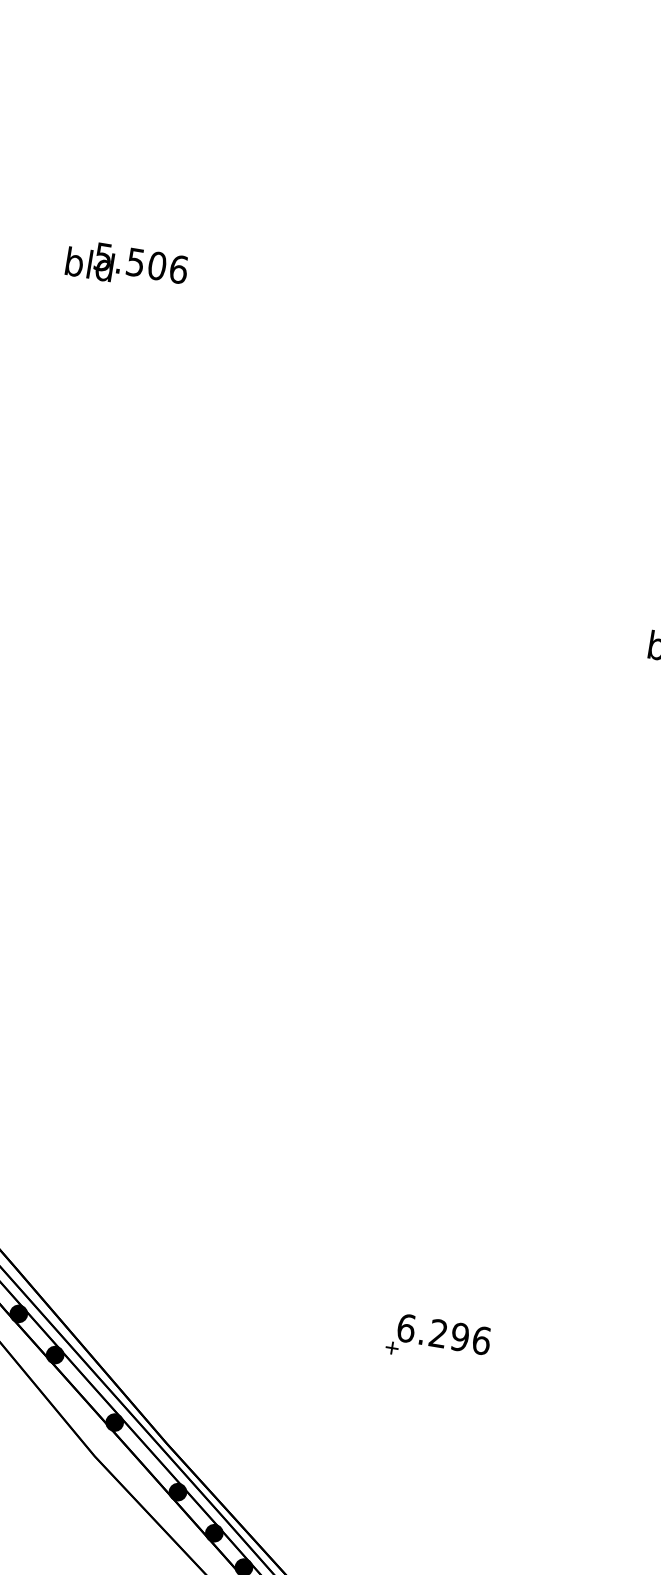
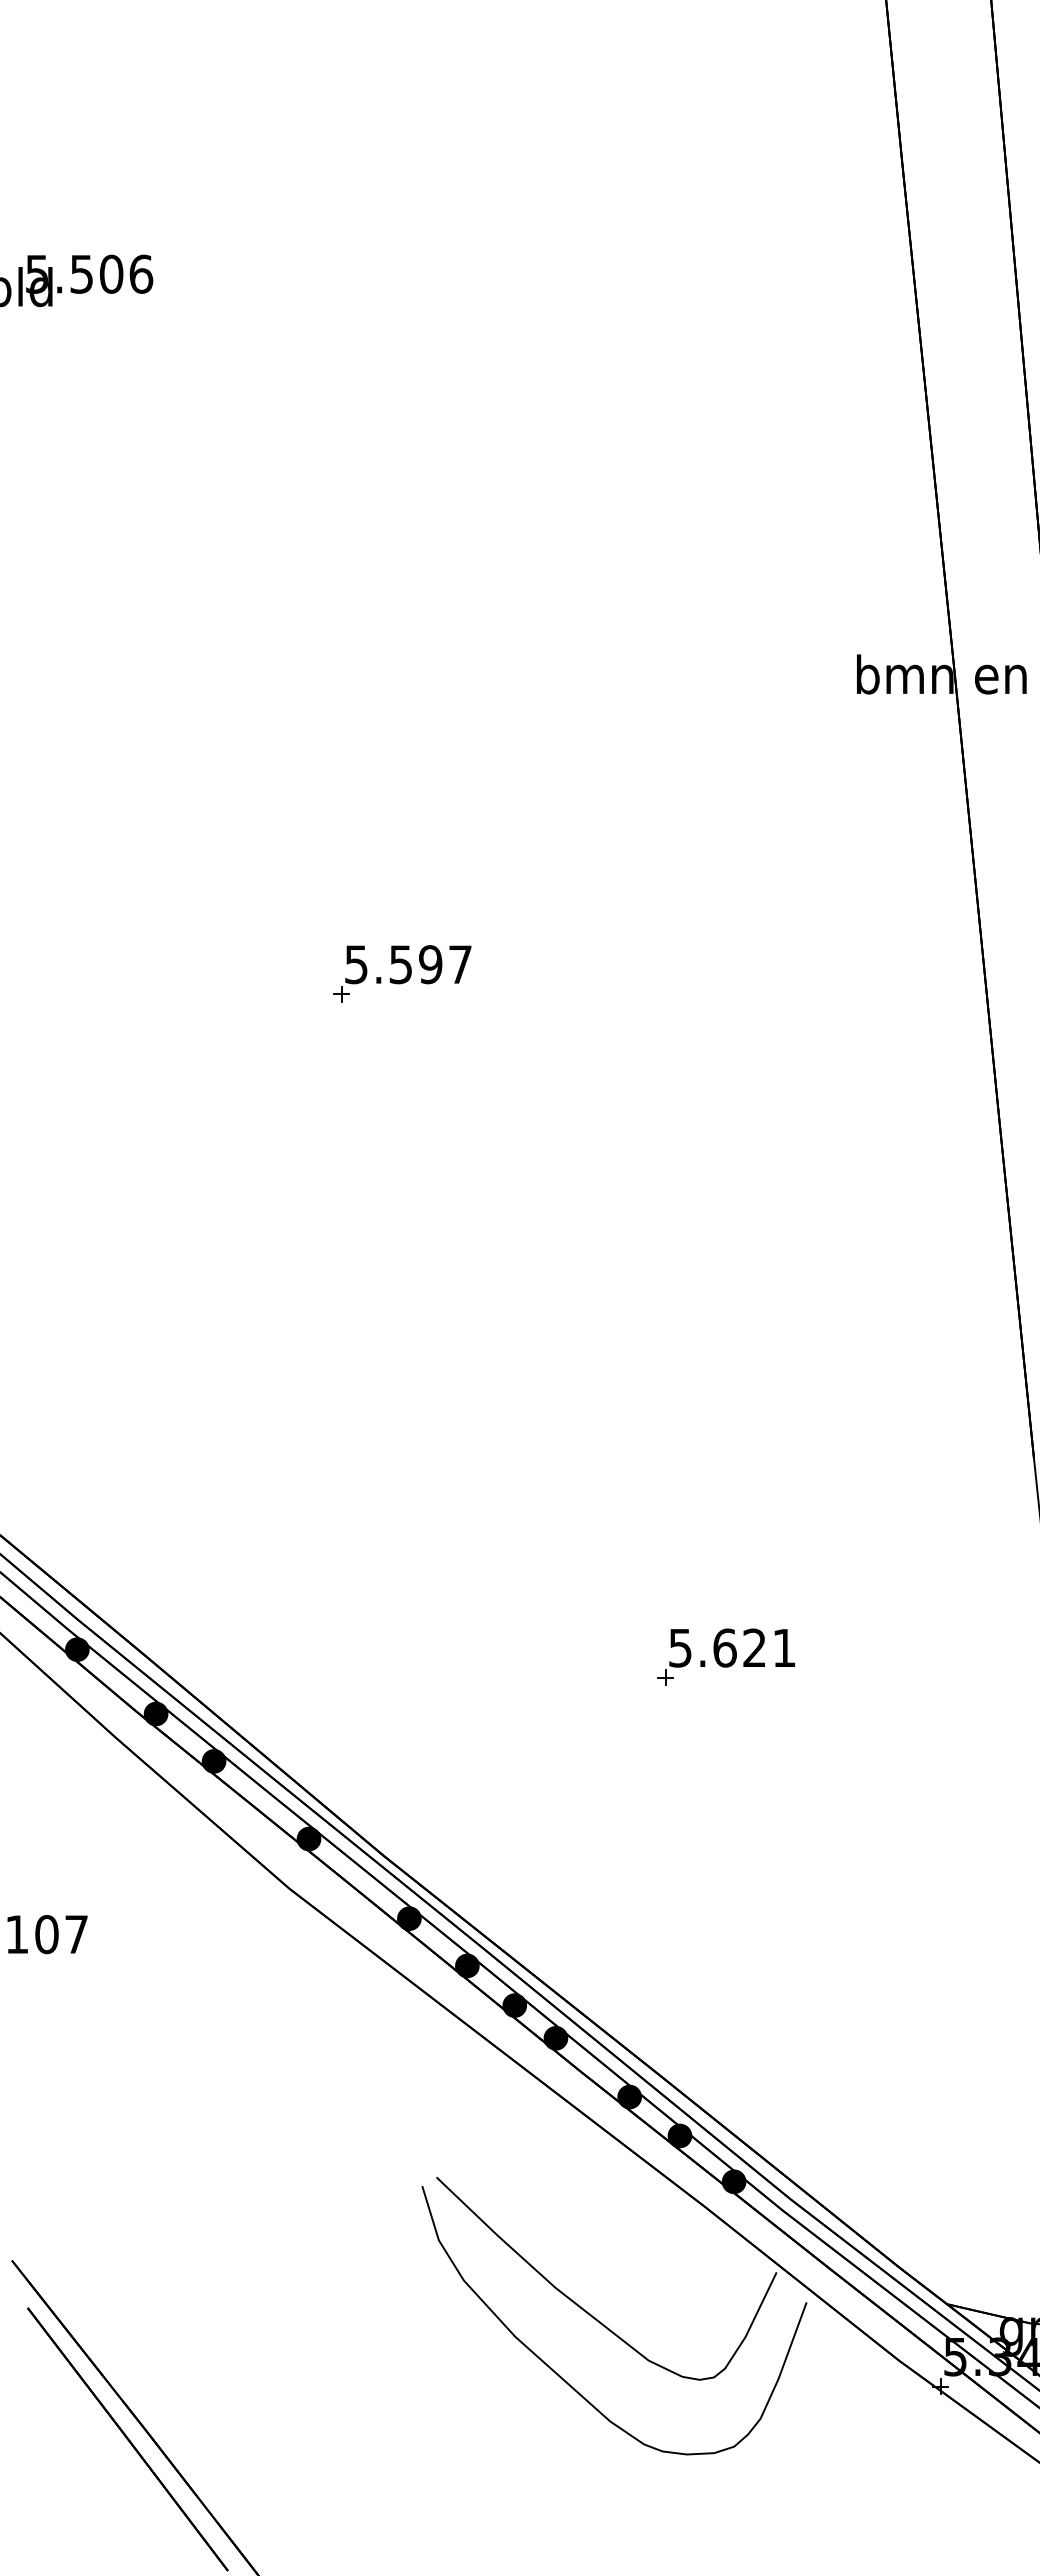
part: (285, 806) -> (402, 973), added
text: (444, 1334) -> (732, 1647), 6.296 -> 5.621

